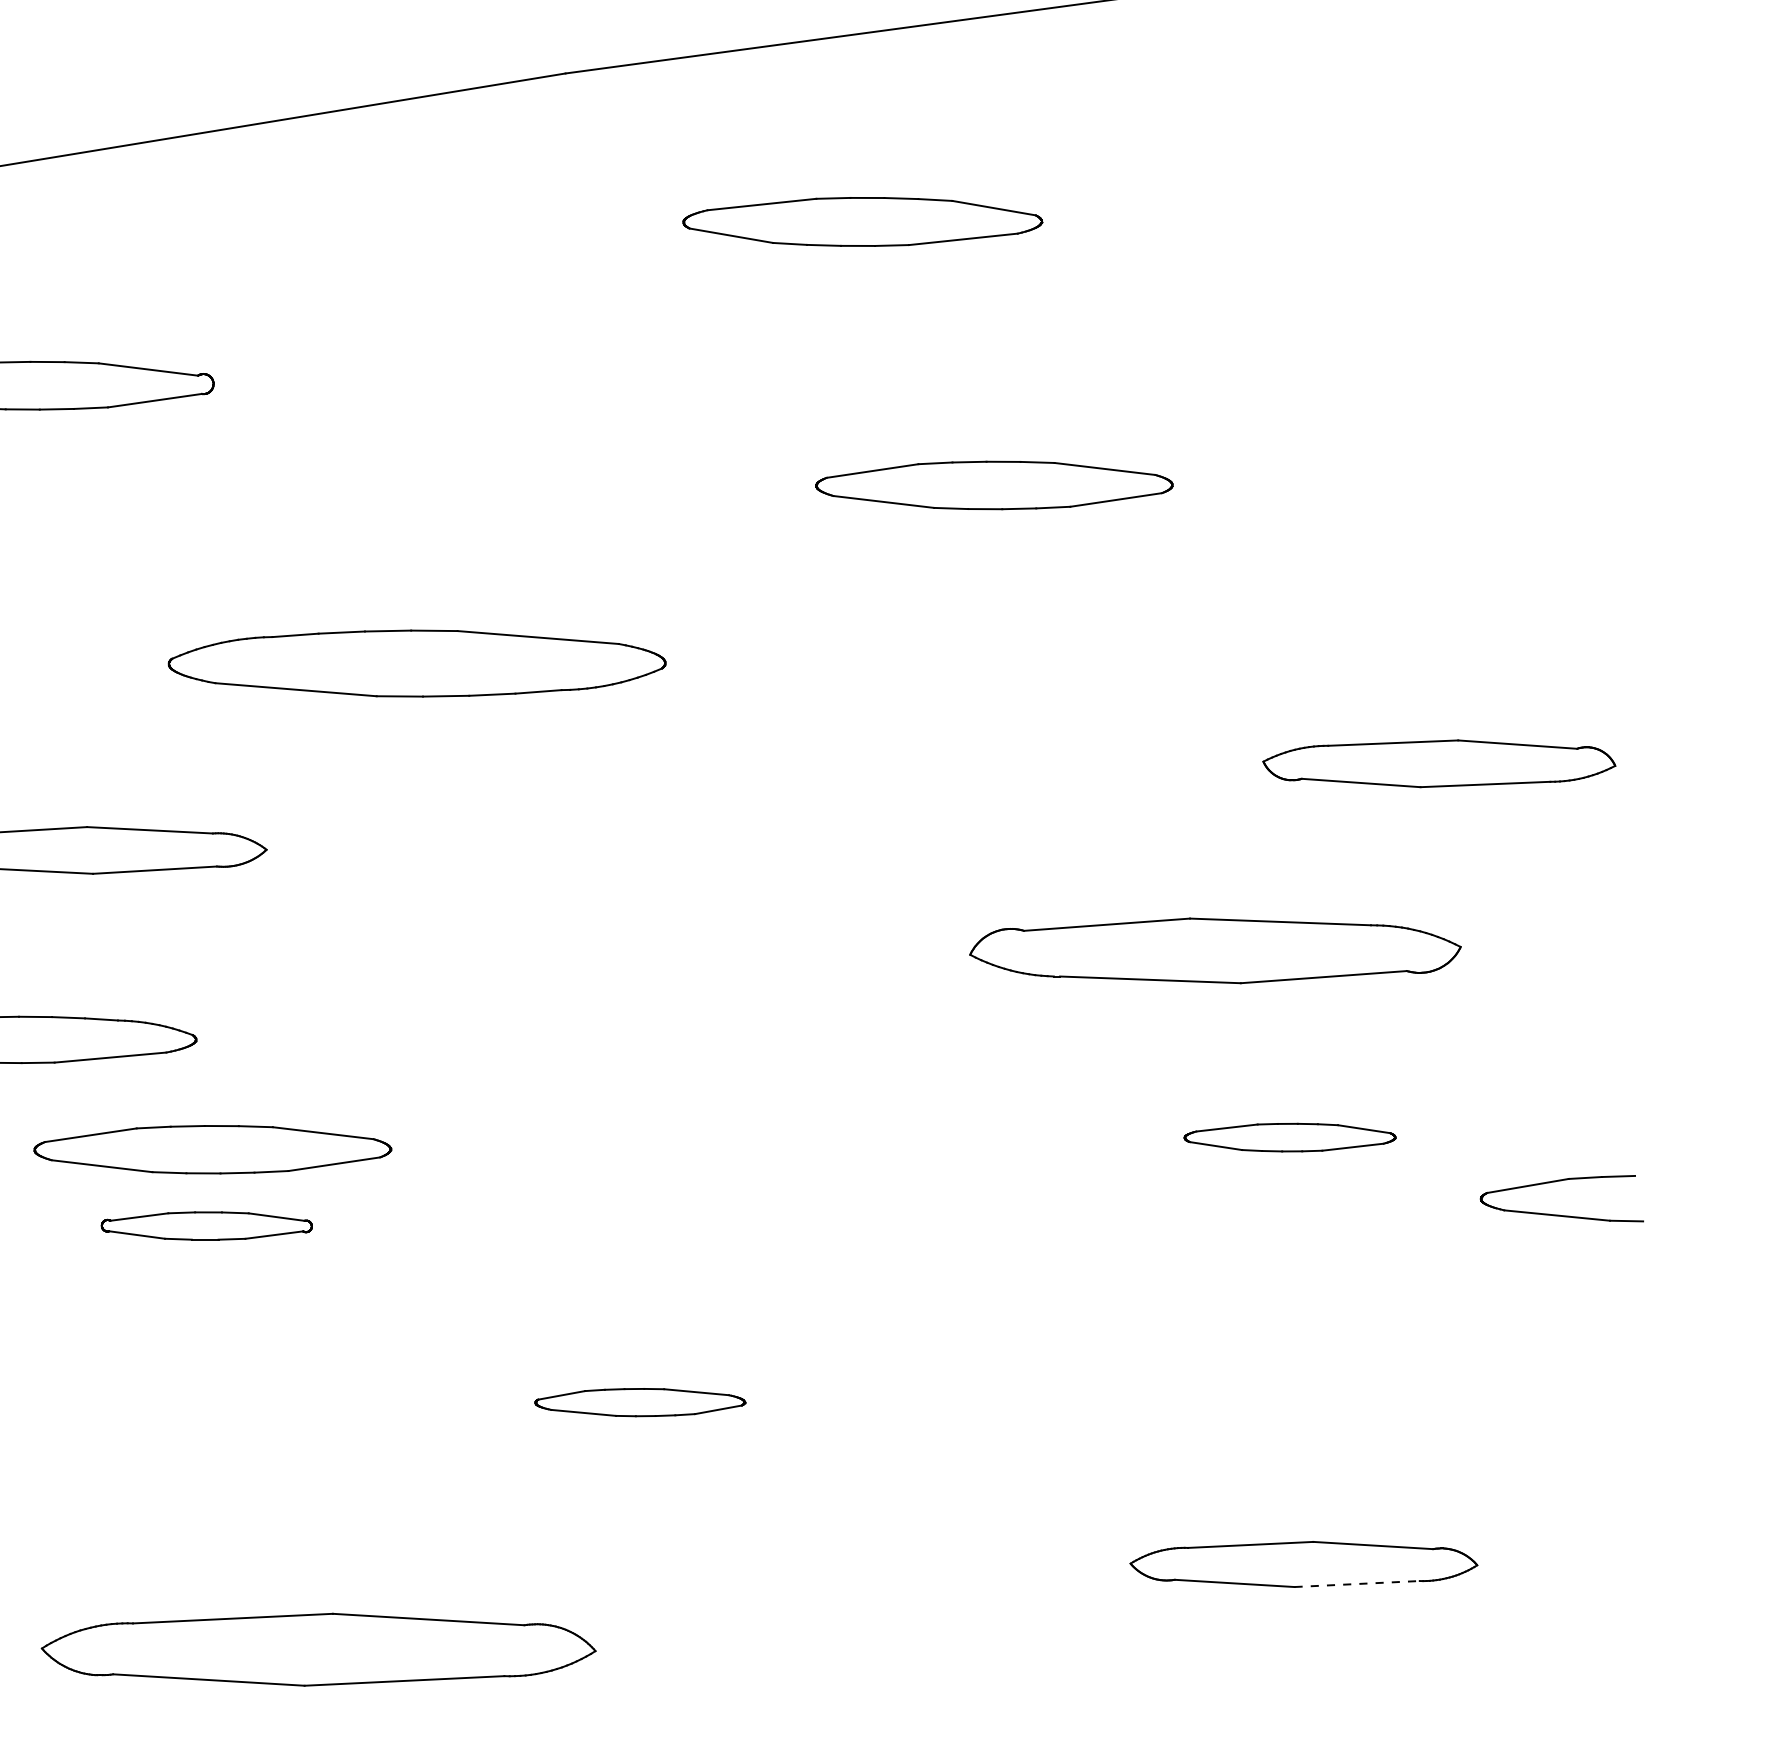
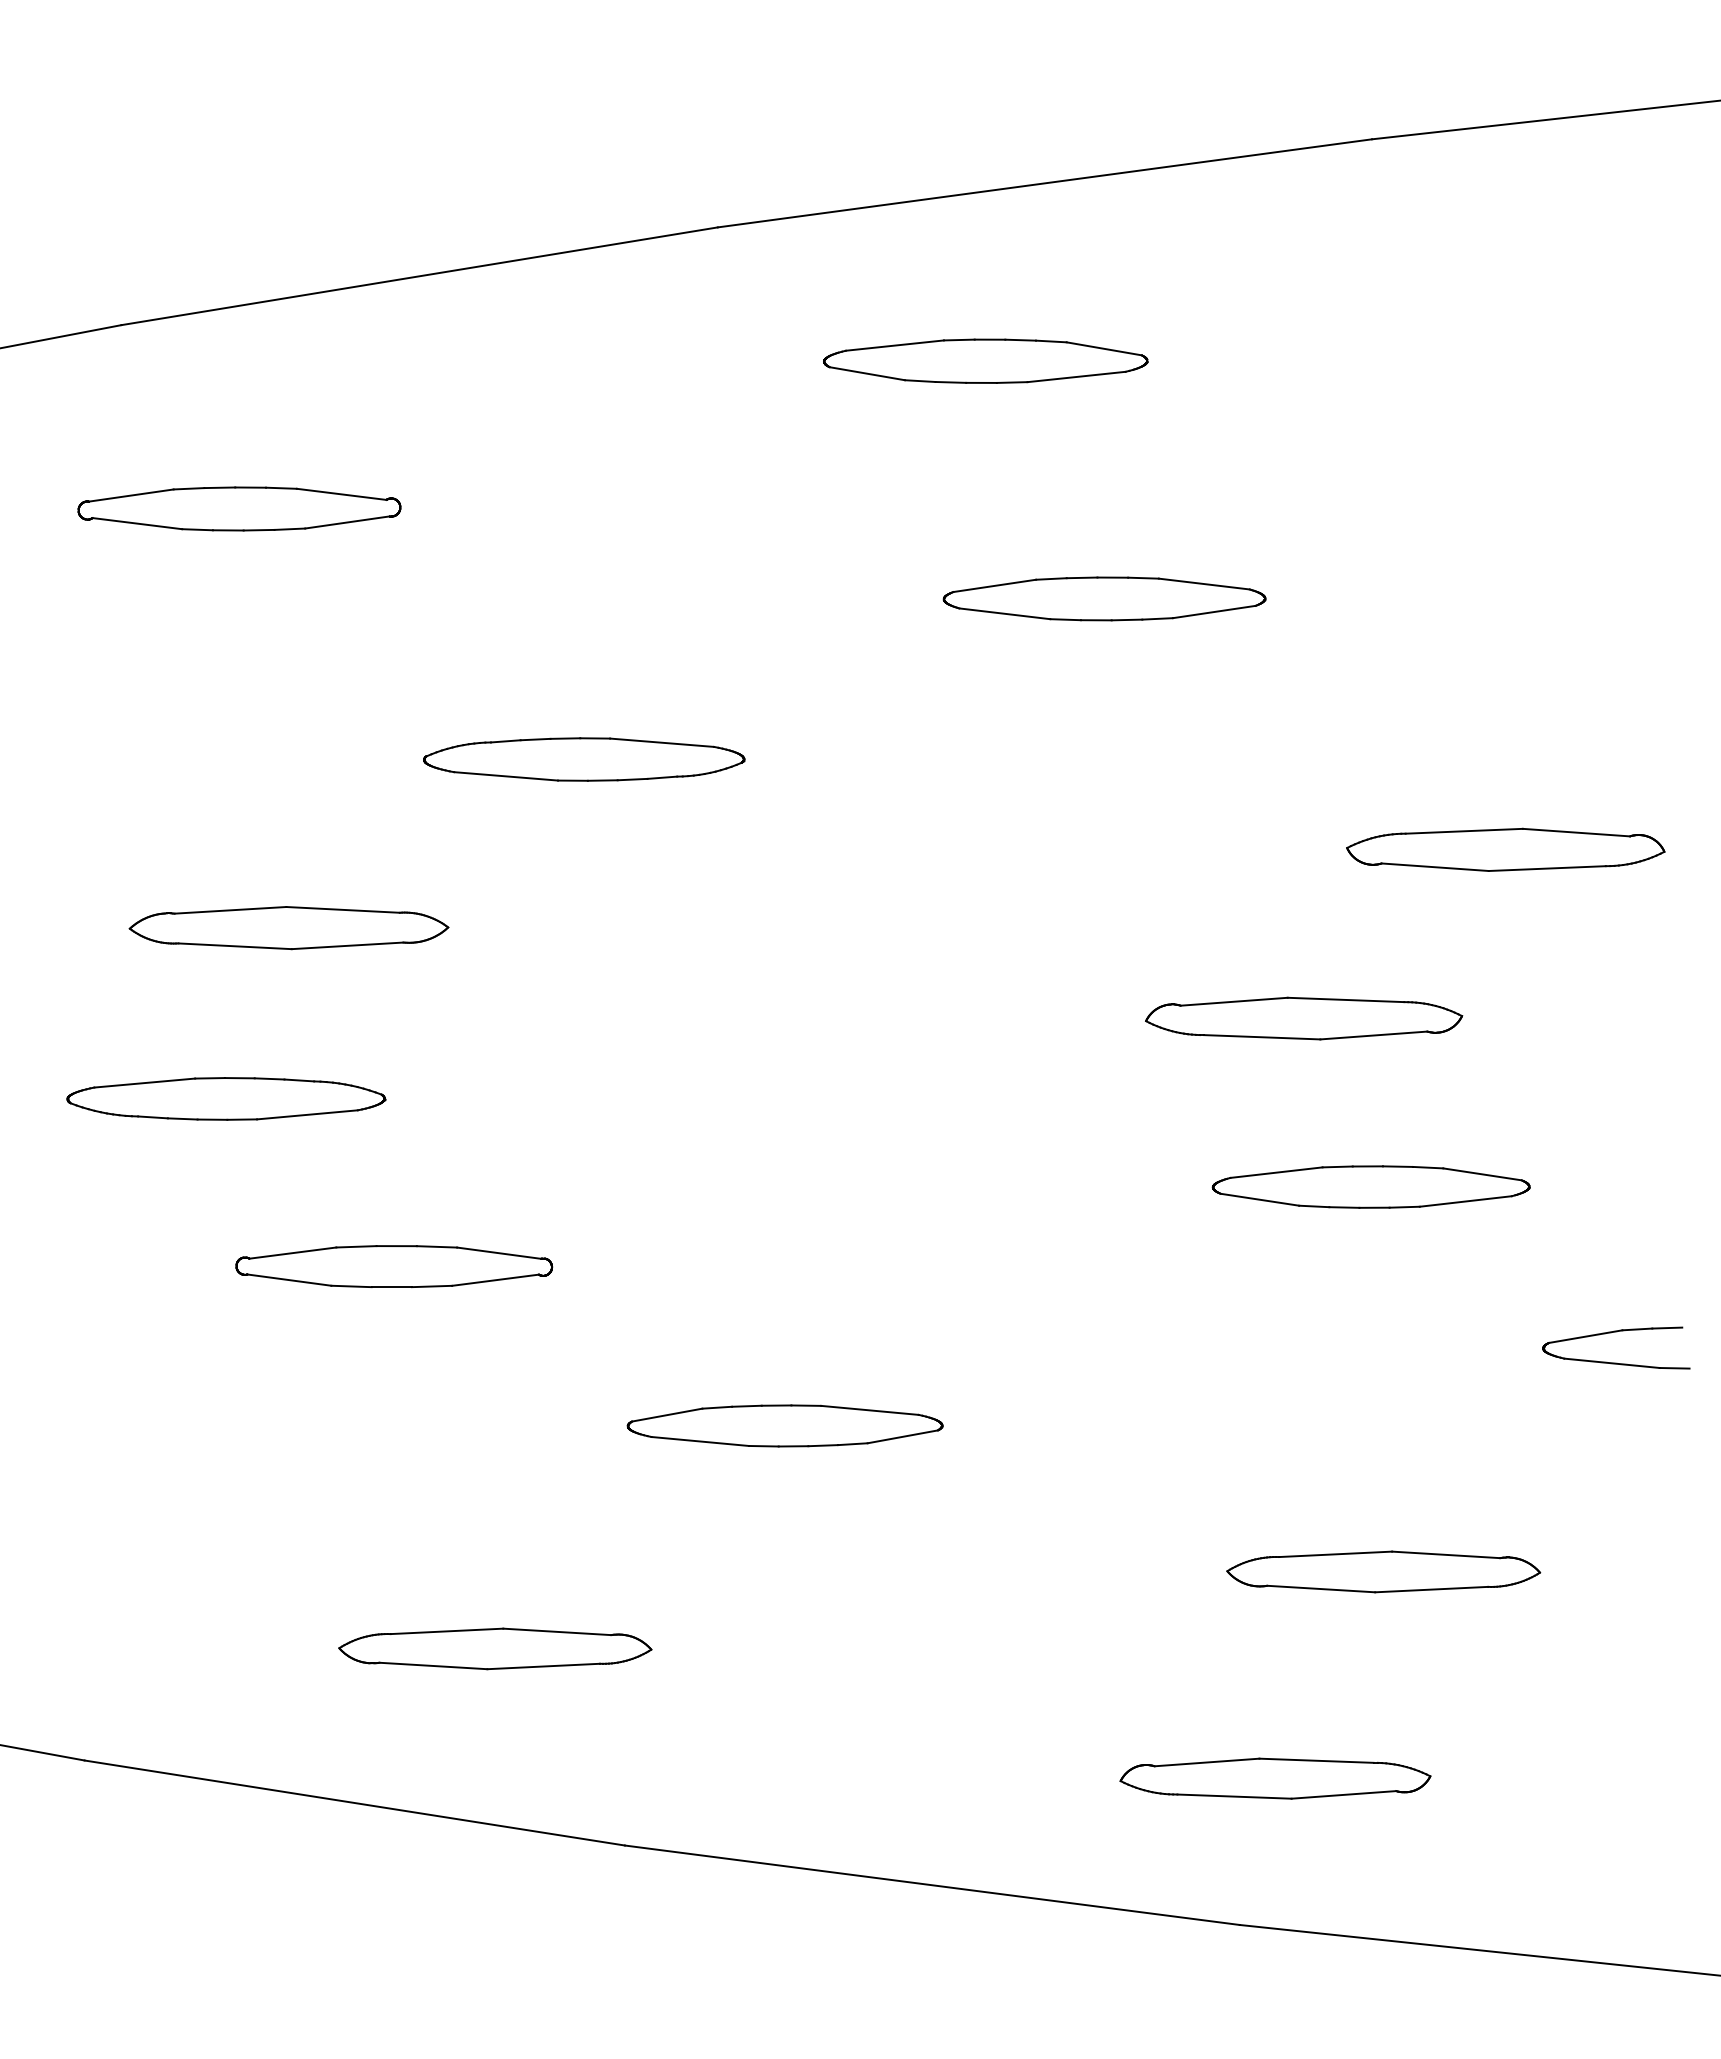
part: (417, 663) -> (584, 759), size x0.71
part: (1216, 950) -> (1304, 1018), size x0.71
part: (1289, 1137) -> (1370, 1186), size x1.67
part: (212, 1149) -> (399, 1197), removed
part: (1556, 1182) -> (1611, 1333), moved
part: (207, 1225) -> (394, 1266), size x1.67
part: (639, 1402) -> (784, 1425), size x1.67
line: (1356, 1583) -> (1431, 1589), dashed -> solid
part: (319, 1649) -> (495, 1648), size x0.62

